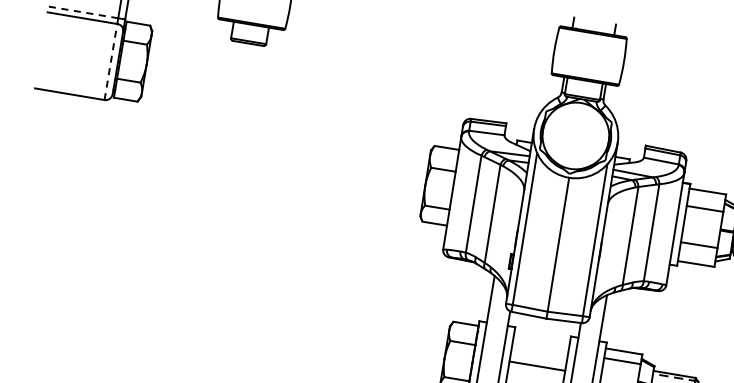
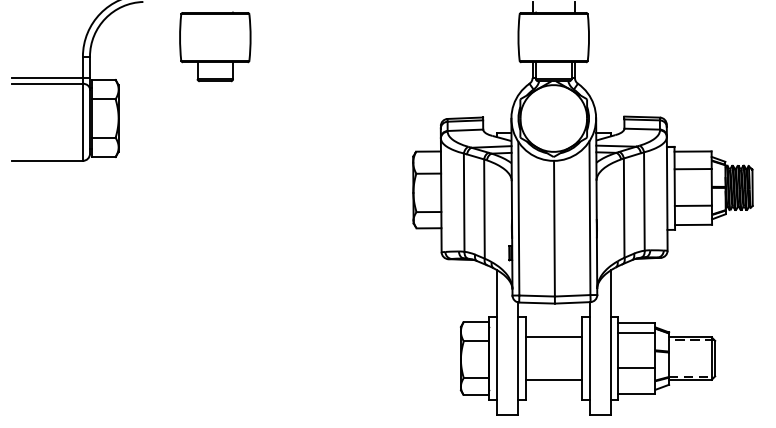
line: (83, 11) -> (47, 77), dashed -> solid
line: (110, 62) -> (82, 122), dashed -> solid
line: (537, 365) -> (553, 336), moved

